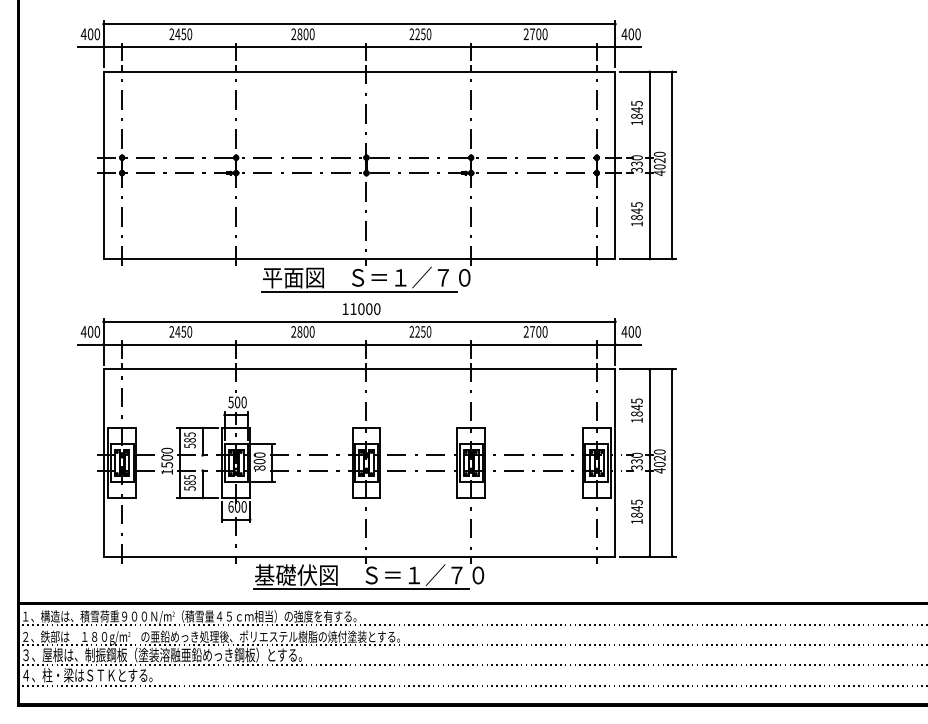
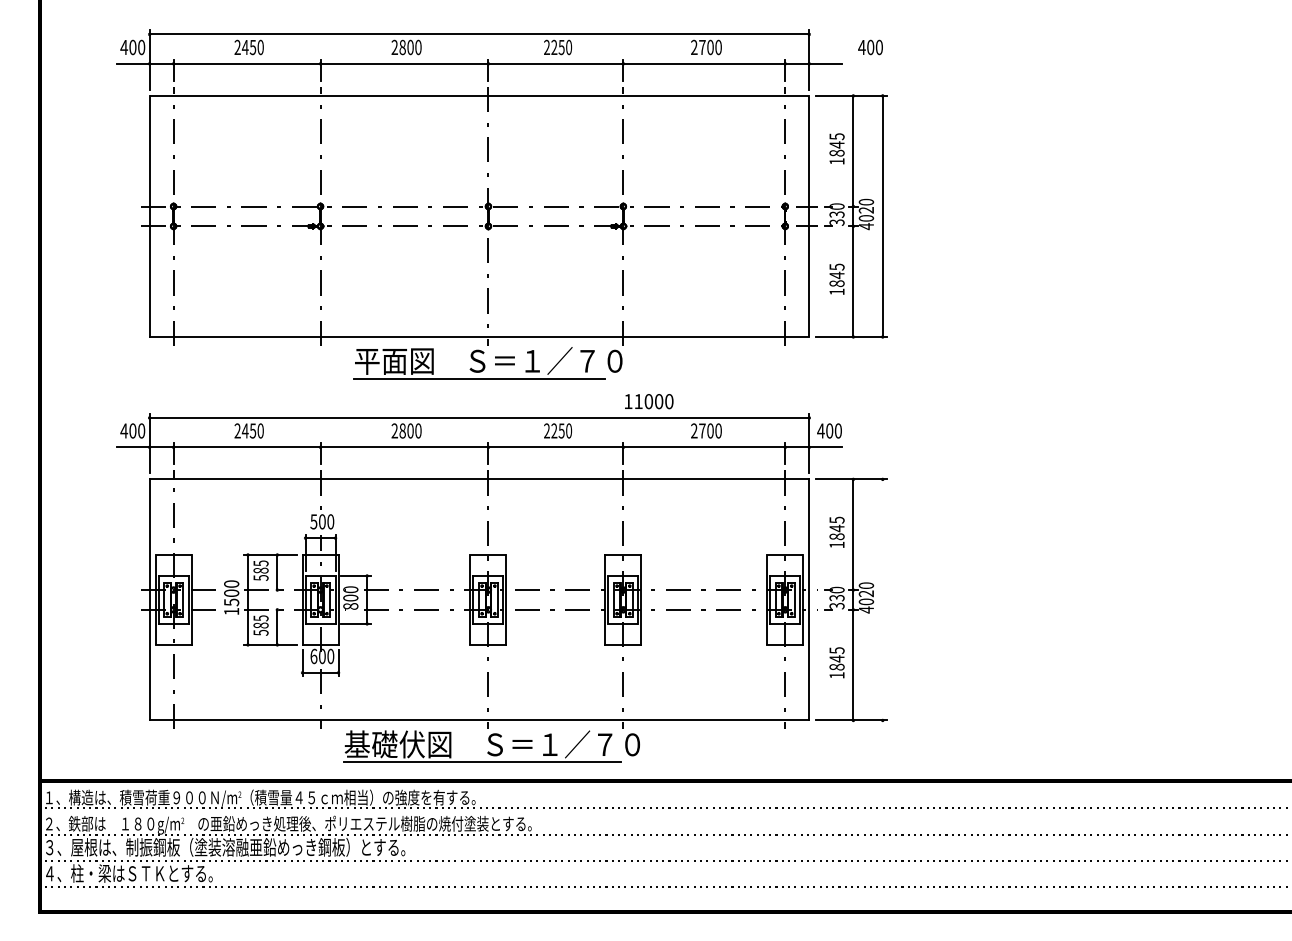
text: (631, 34) -> (870, 47), moved
text: (361, 309) -> (649, 401), moved
line: (672, 462) -> (882, 599), removed

